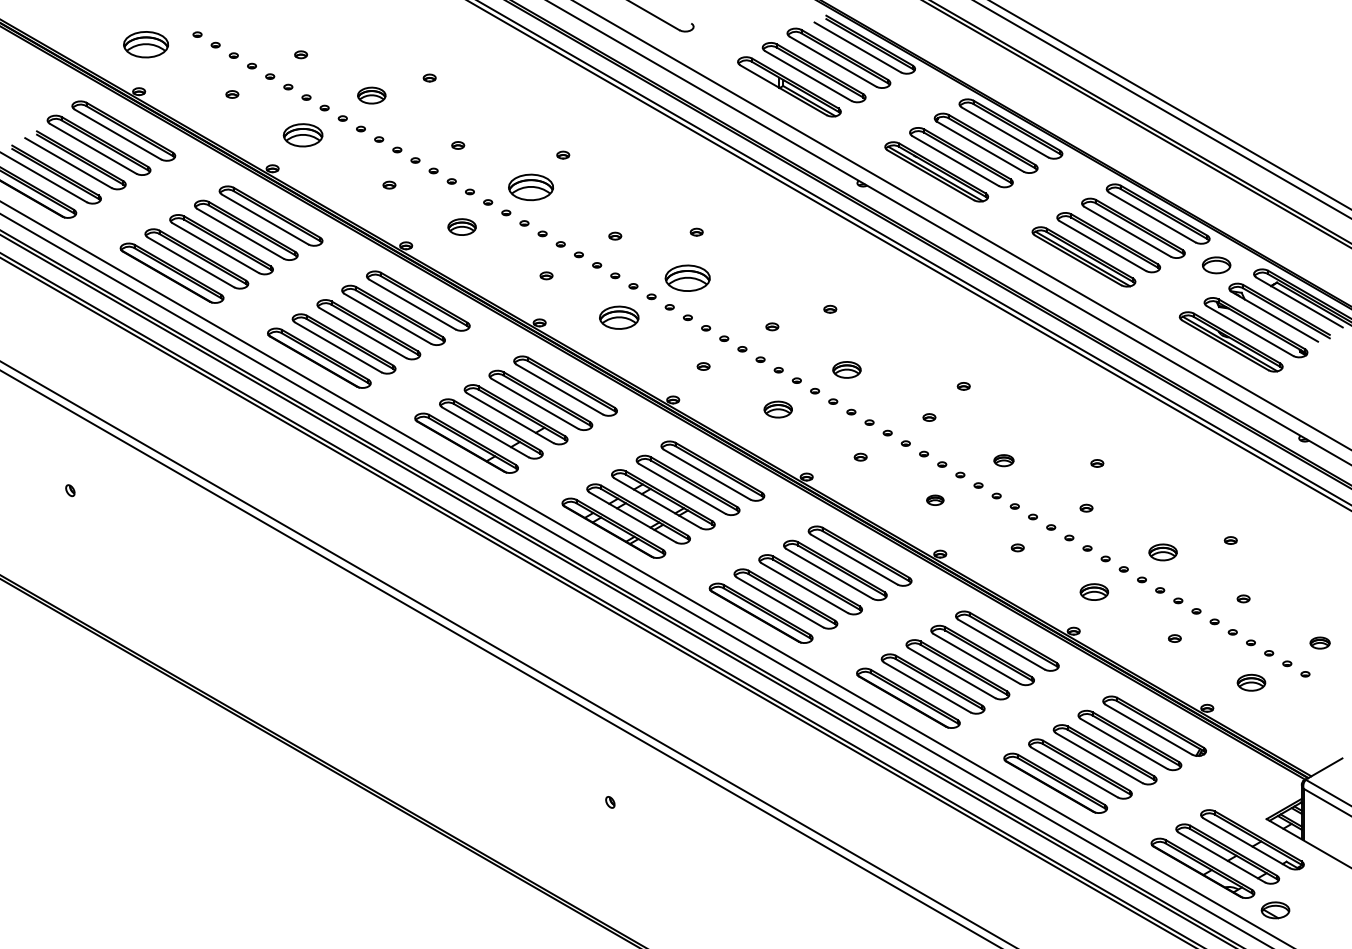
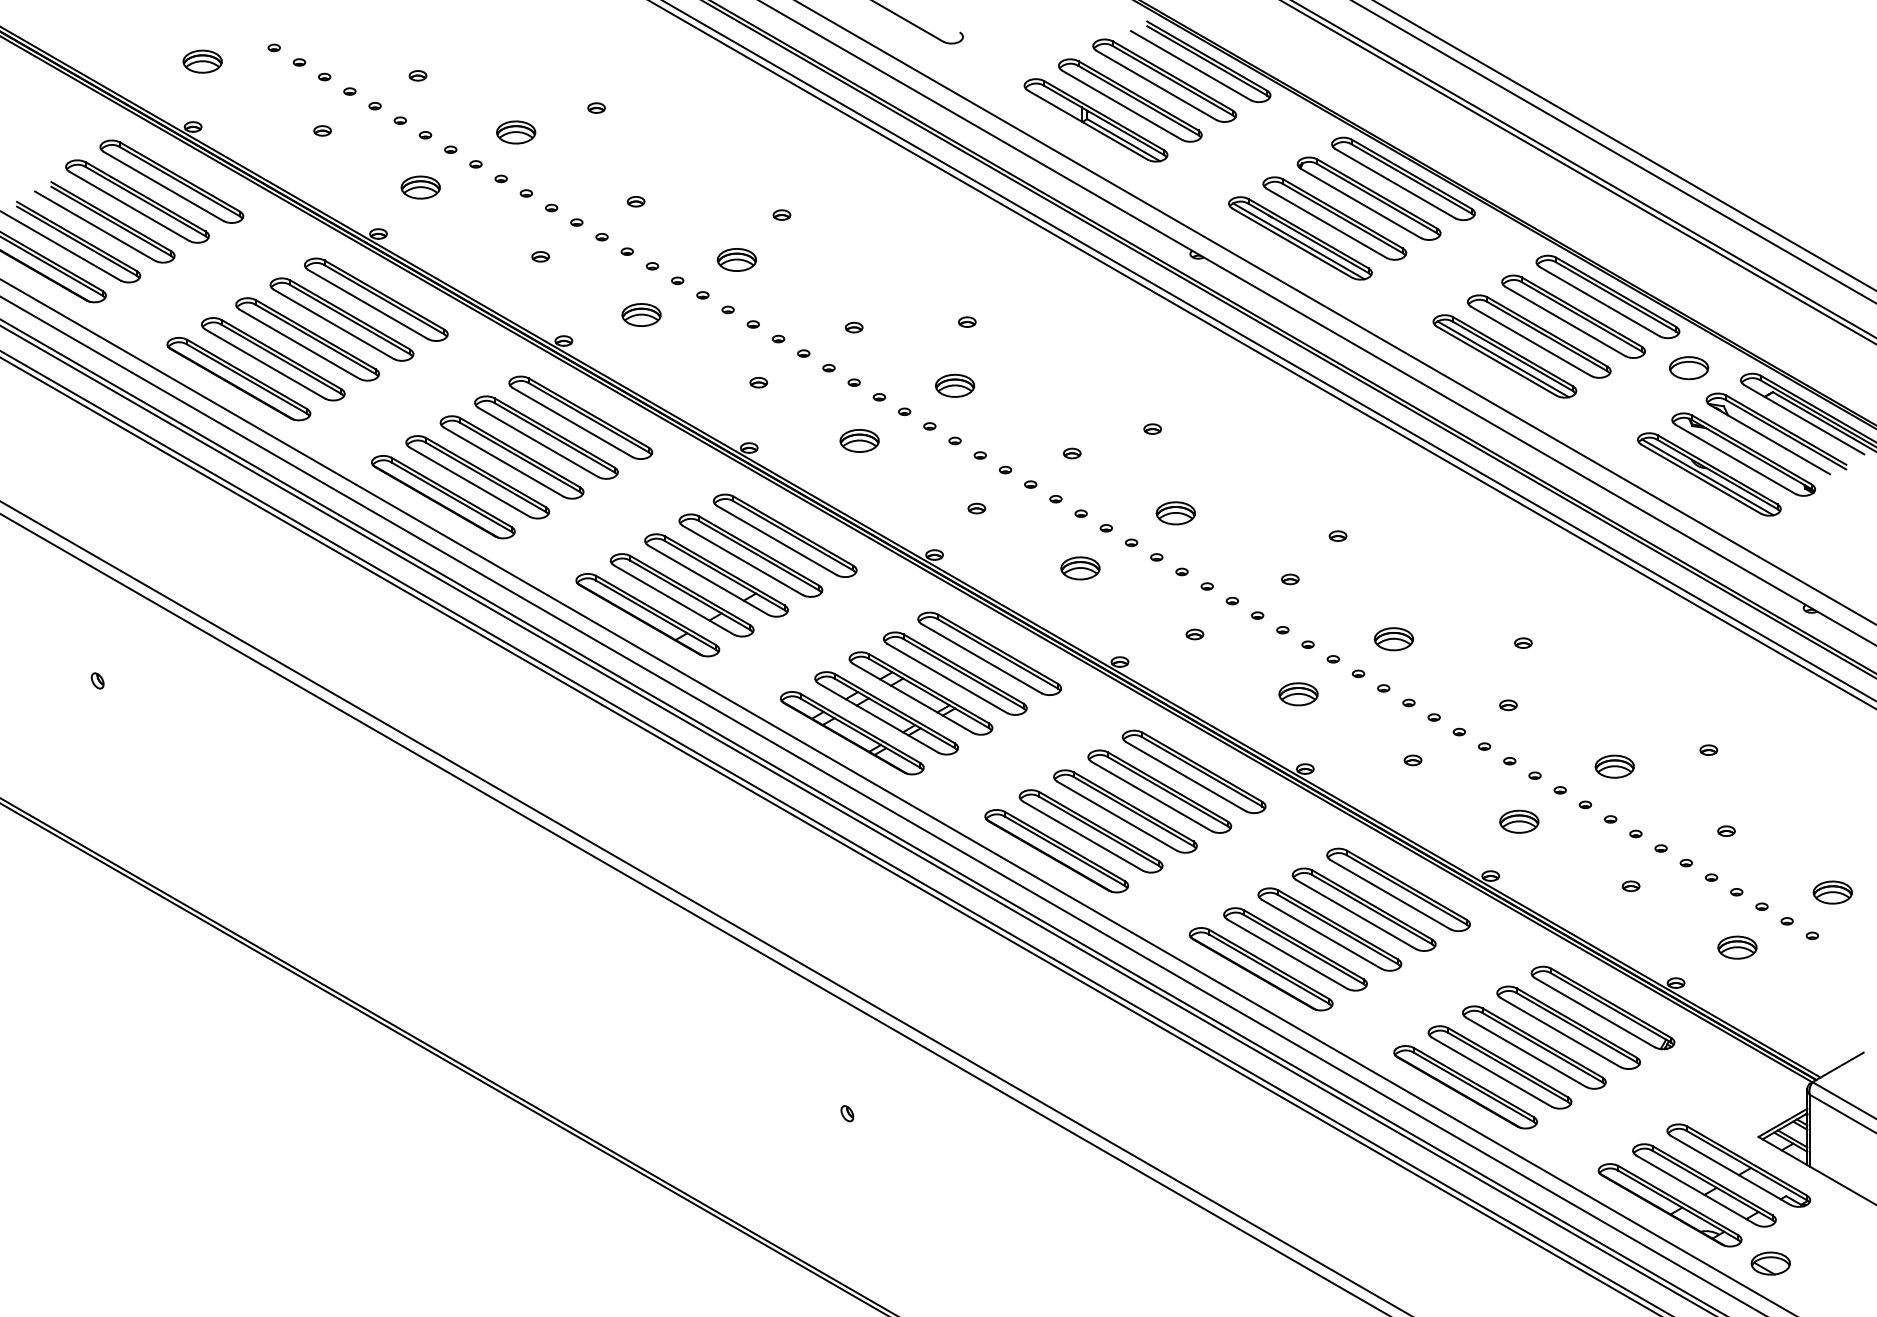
part: (145, 44) -> (202, 61), size x0.62
part: (302, 135) -> (420, 187), size x0.71
part: (530, 187) -> (736, 259), size x0.62
part: (688, 277) -> (955, 385), size x0.62
part: (619, 317) -> (859, 440), size x0.71
part: (1003, 460) -> (1393, 639), size x1.43
part: (935, 500) -> (1298, 694), size x1.67
part: (1319, 643) -> (1832, 892), size x1.43

